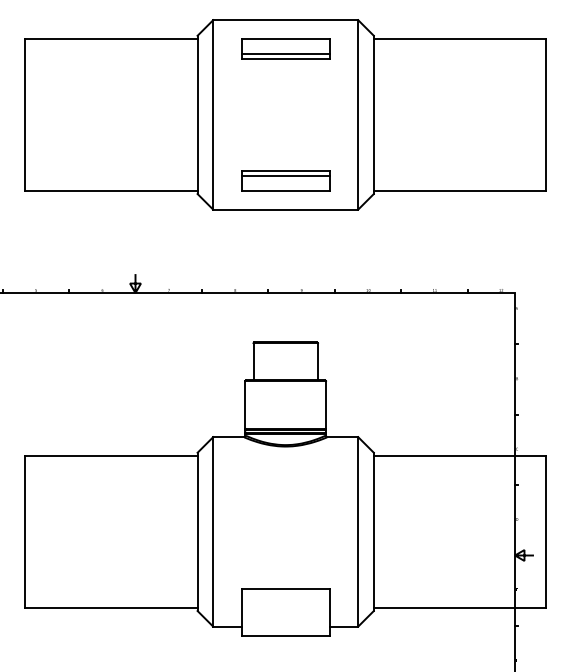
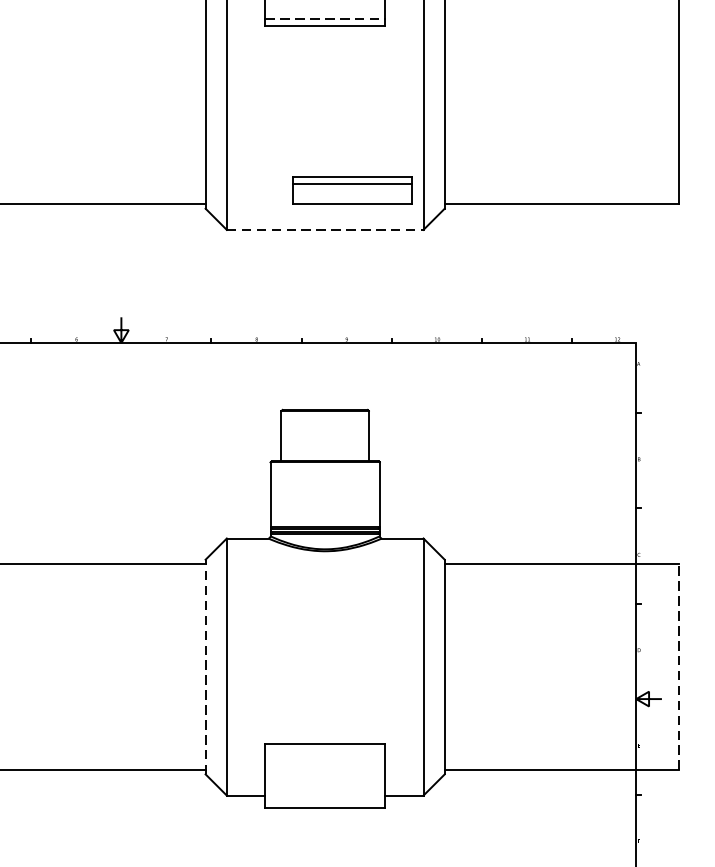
line: (286, 54) -> (326, 19), solid -> dashed
part: (285, 180) -> (352, 190), moved
line: (286, 209) -> (326, 229), solid -> dashed
line: (197, 531) -> (205, 666), solid -> dashed
line: (546, 531) -> (678, 666), solid -> dashed

